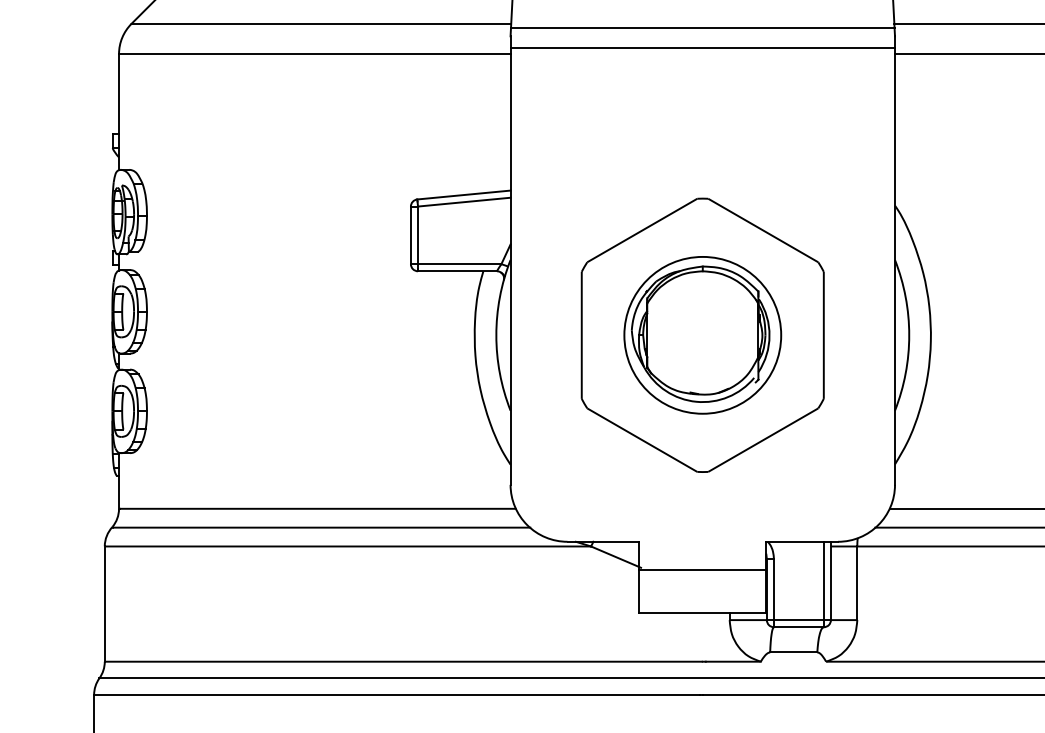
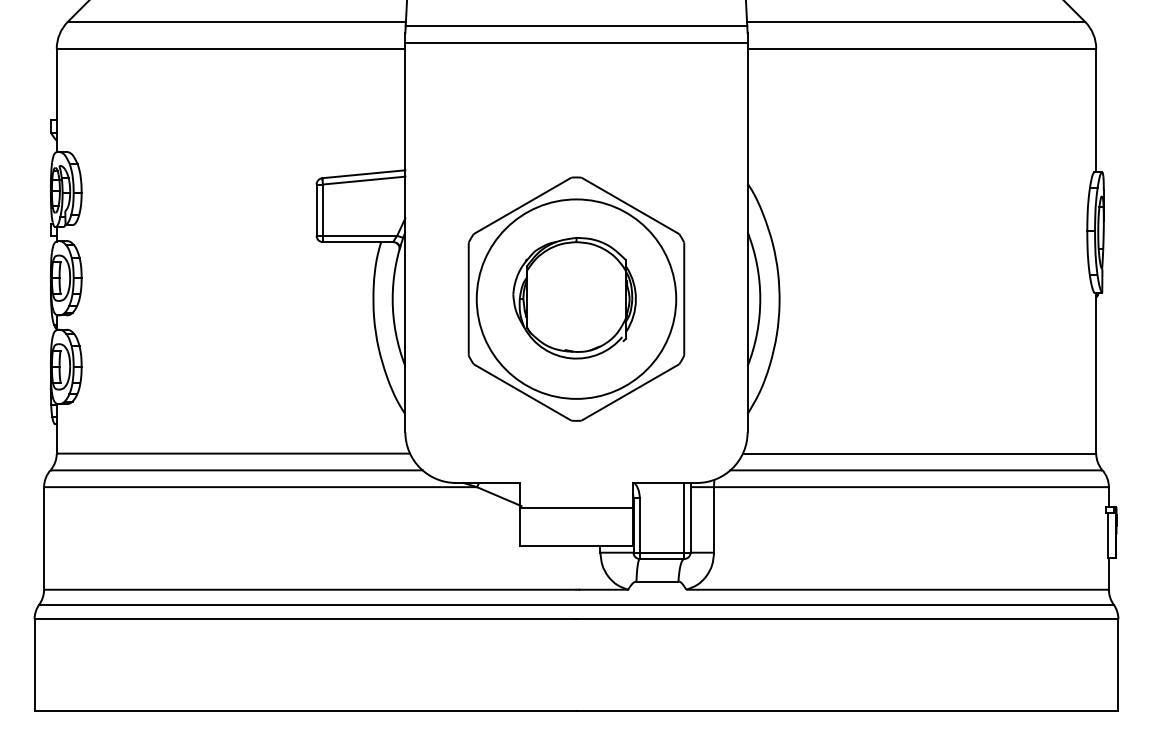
circle: (702, 334) -> (576, 298), size x1.43

